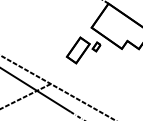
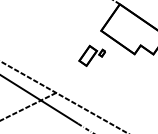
part: (82, 50) -> (91, 55), size x0.7

